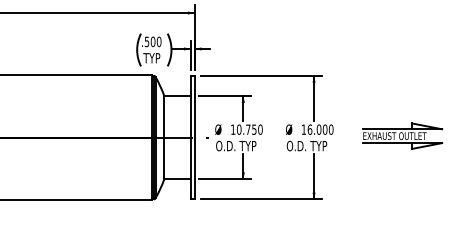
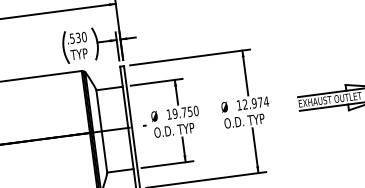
text: (152, 41) -> (77, 37), .500 -> .530
text: (238, 129) -> (174, 113), 10.750 -> 19.750
text: (320, 129) -> (255, 102), 16.000 -> 12.974

